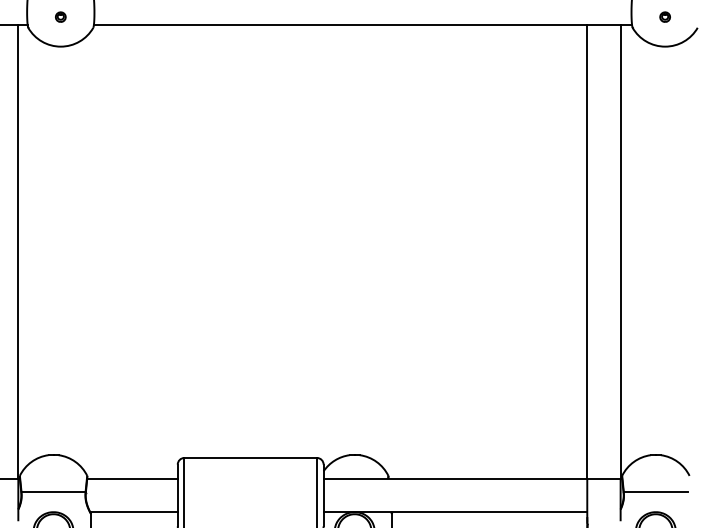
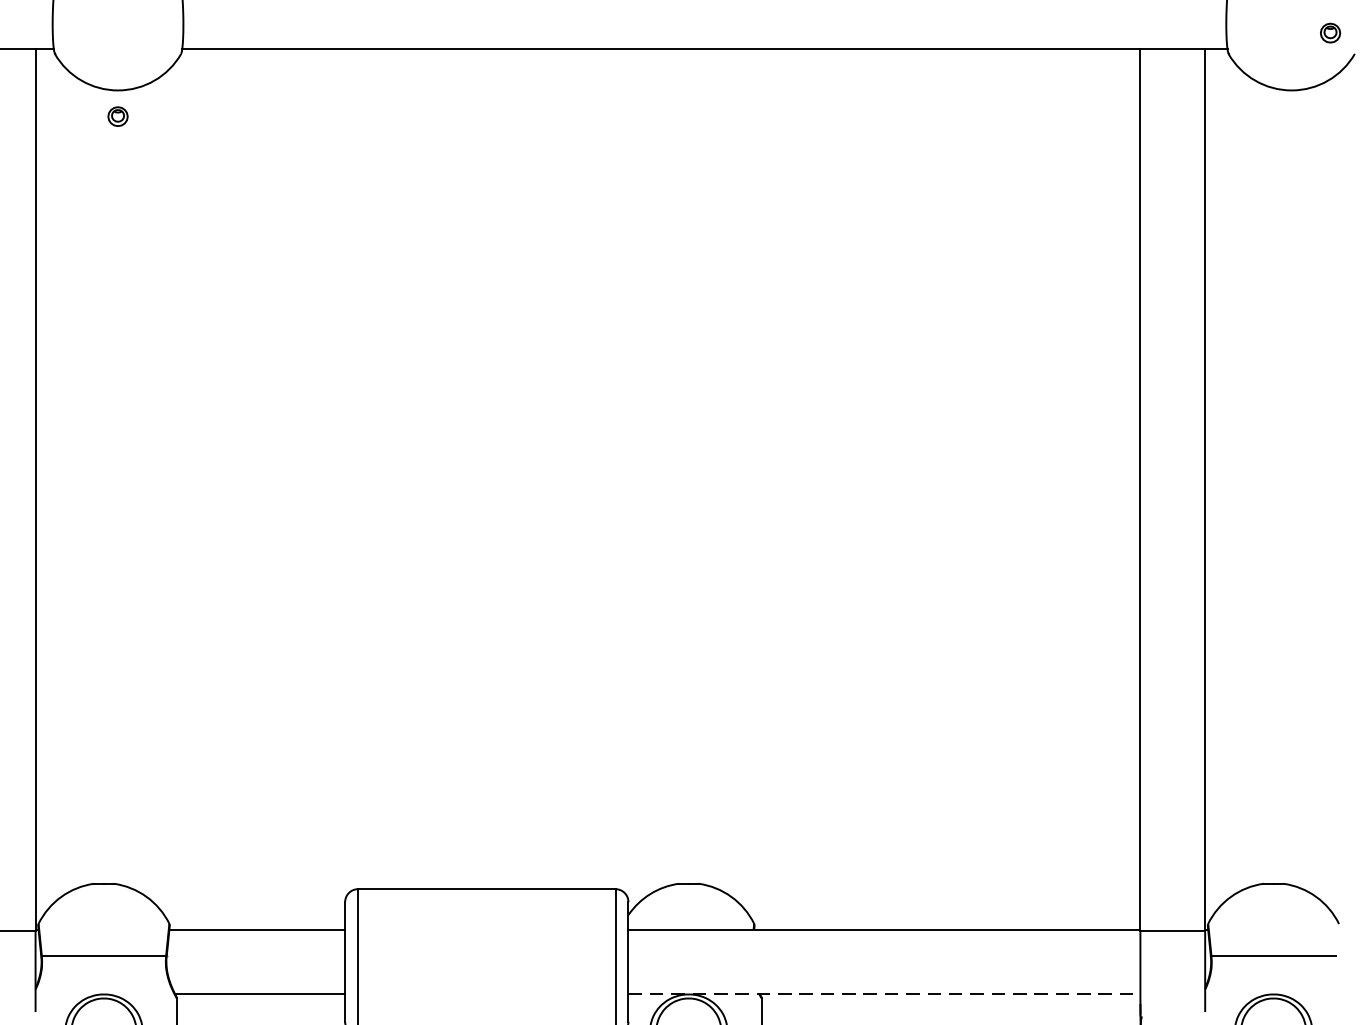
part: (60, 16) -> (117, 115), moved
part: (664, 16) -> (1329, 31), moved
line: (455, 512) -> (884, 995), solid -> dashed

